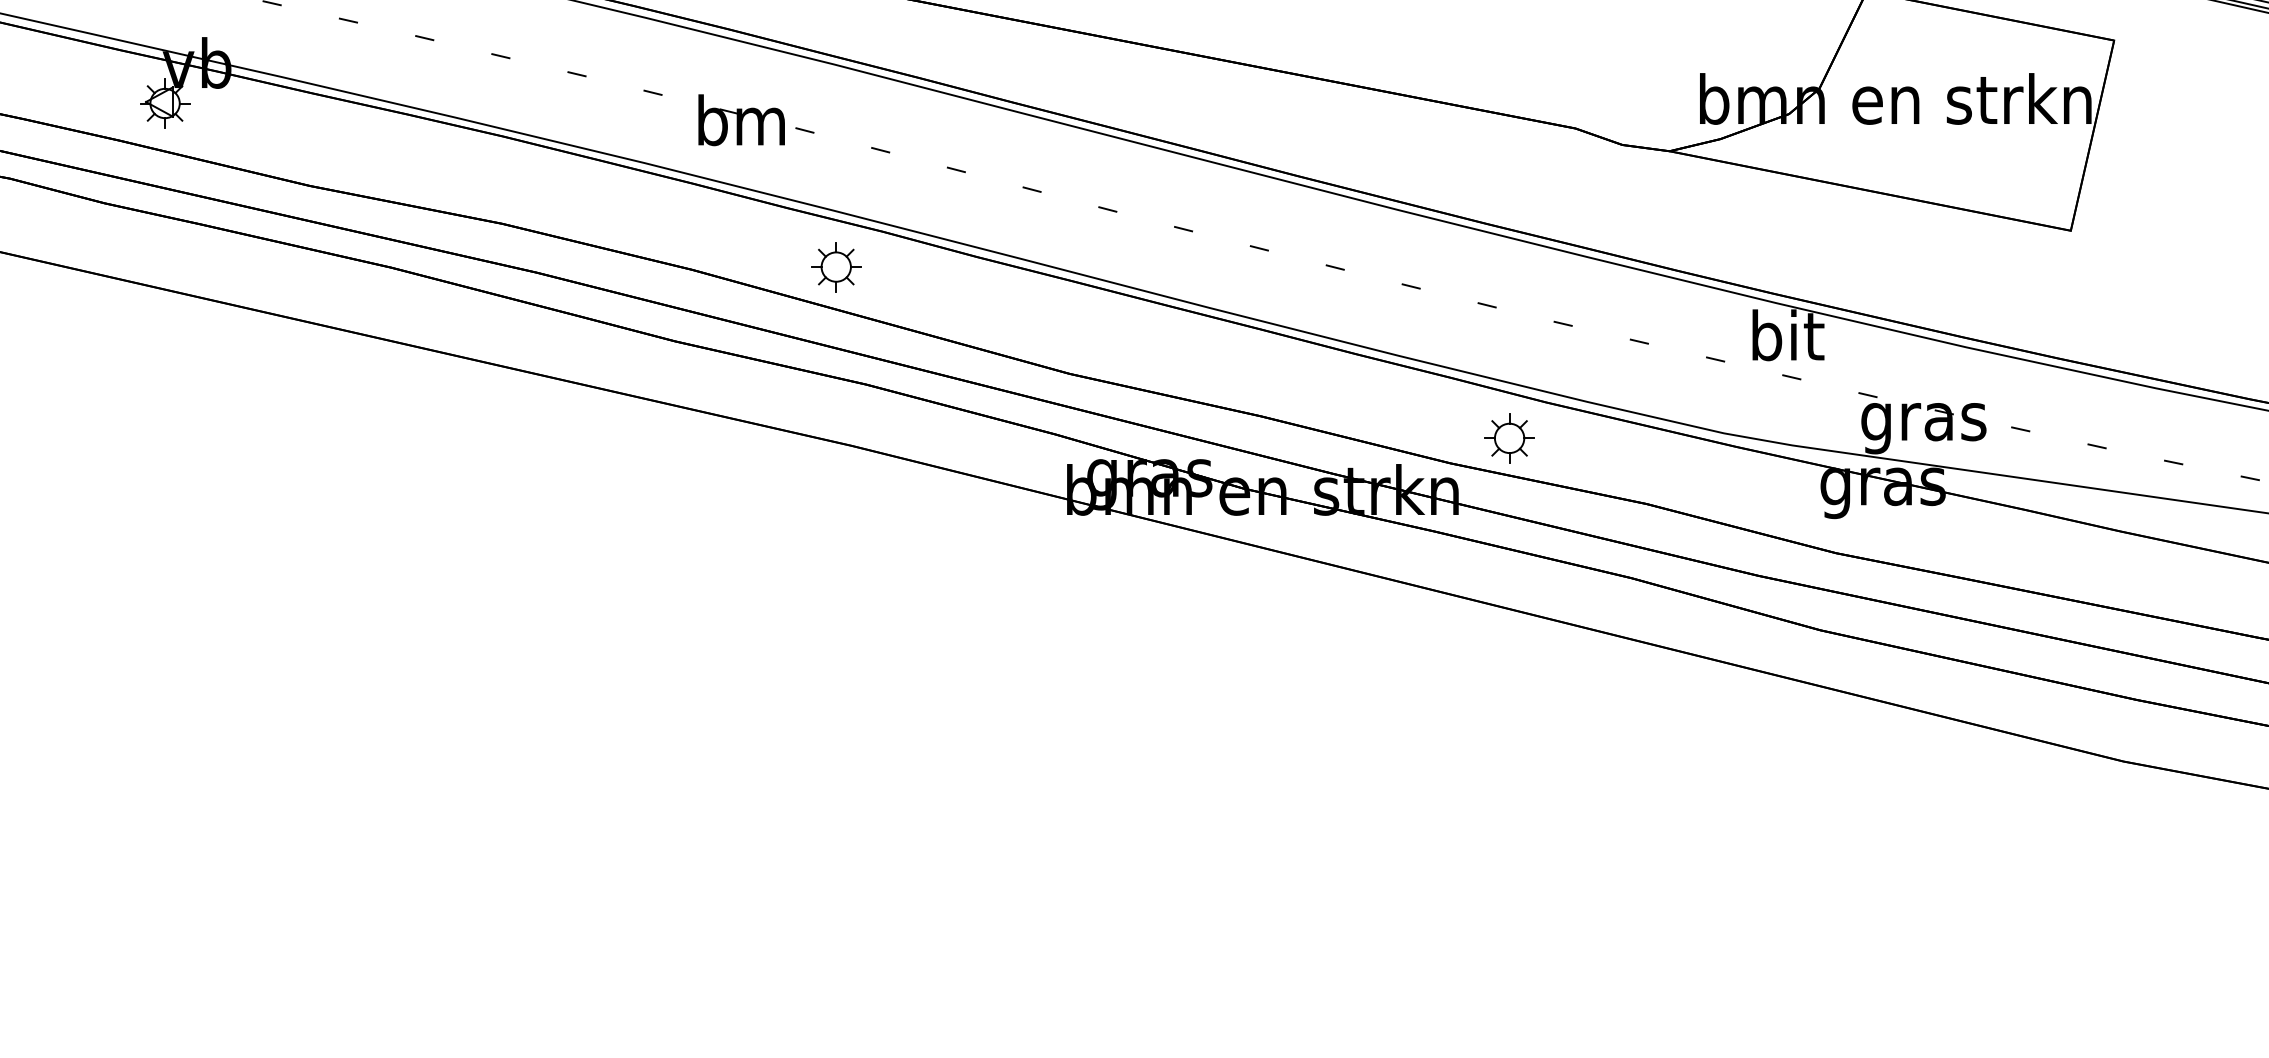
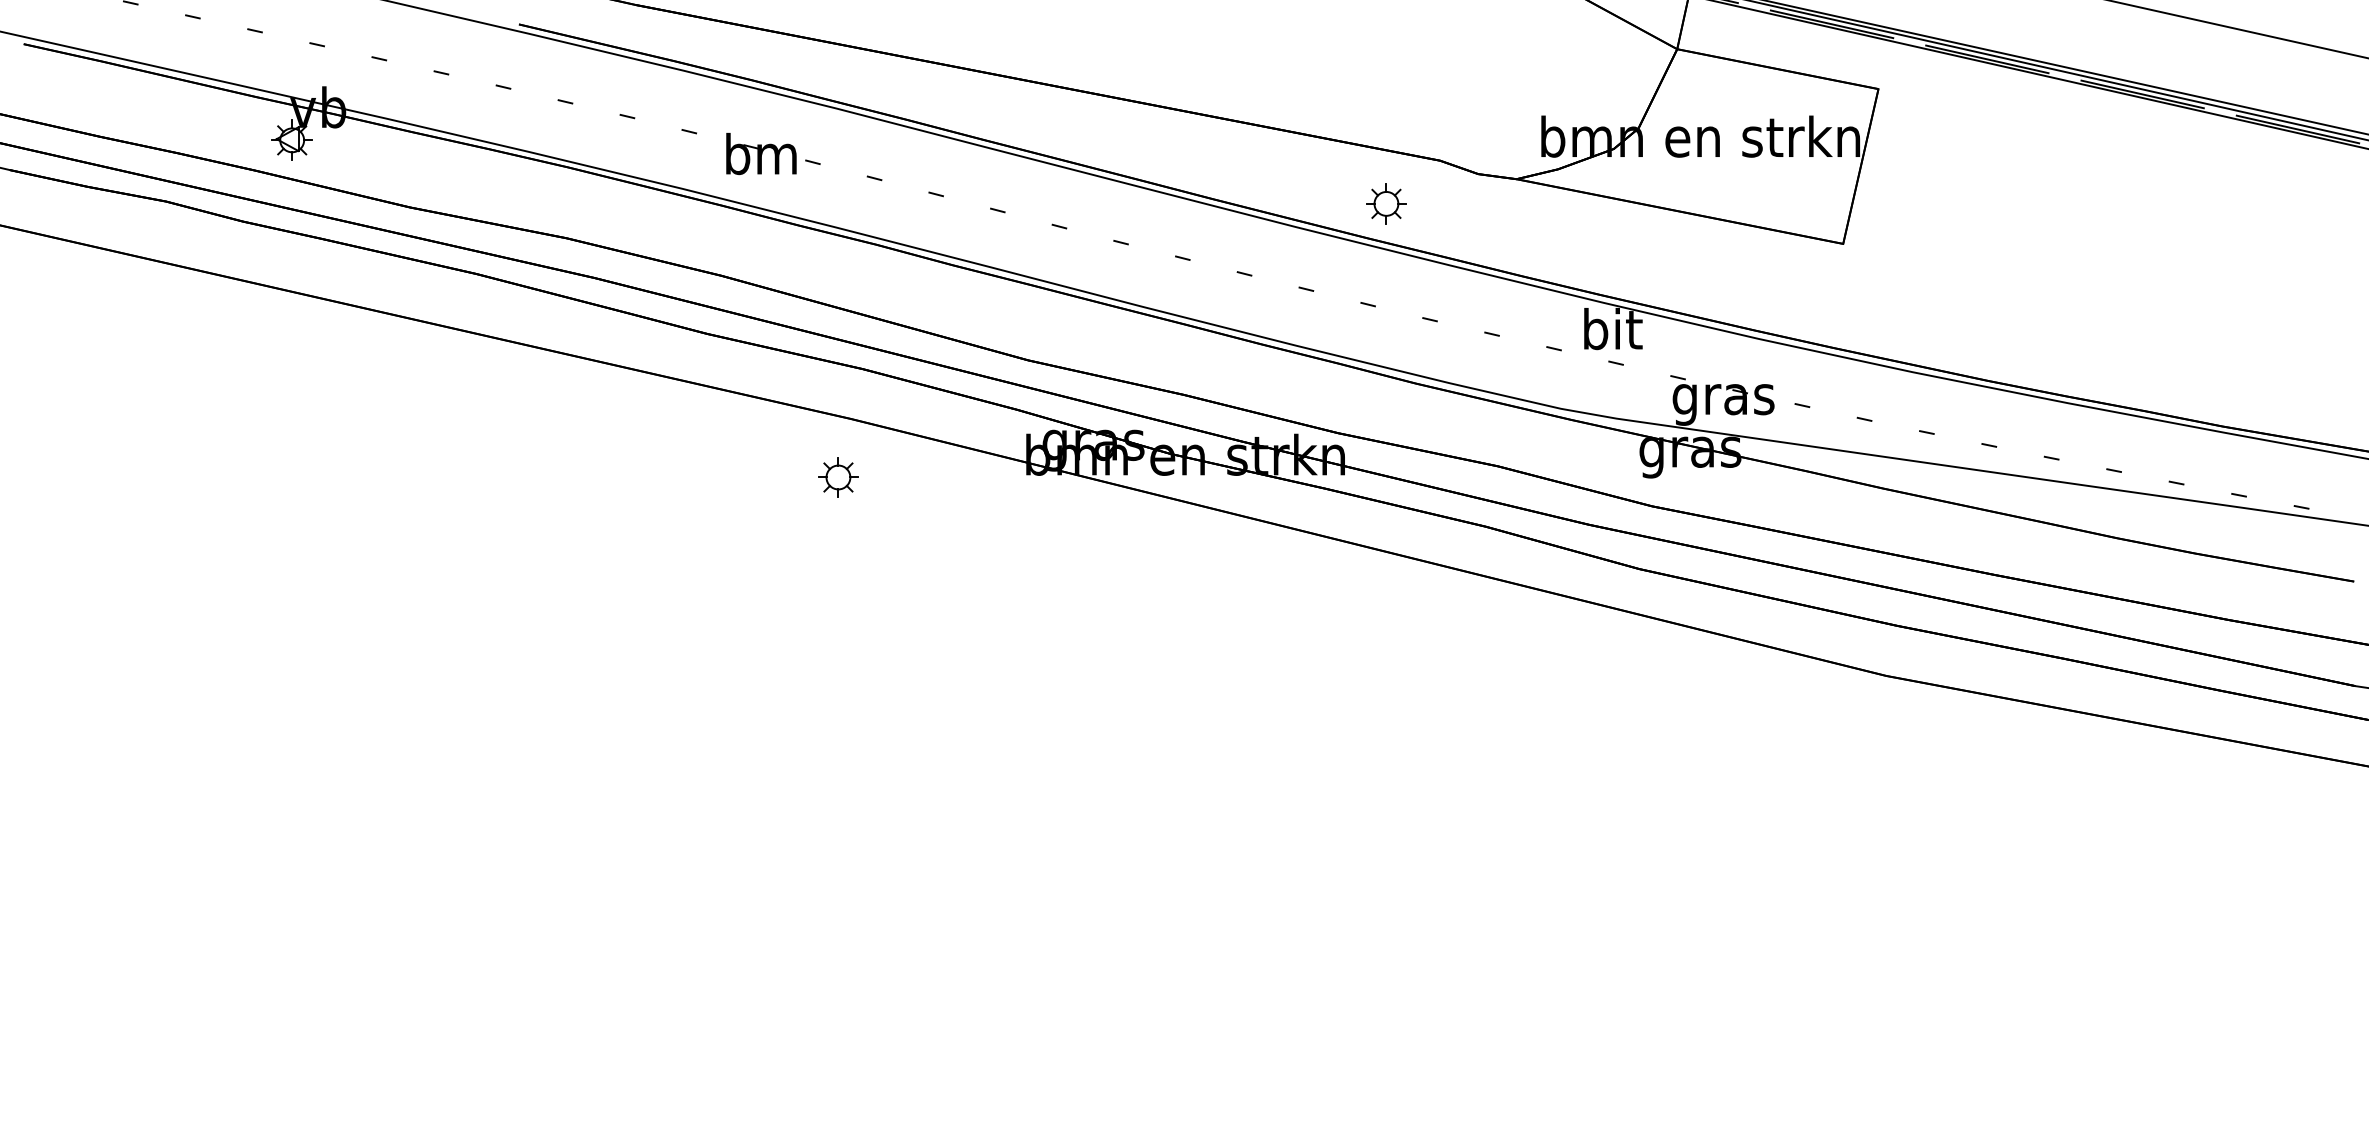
part: (836, 267) -> (838, 477), moved
part: (1509, 437) -> (1386, 203), moved

